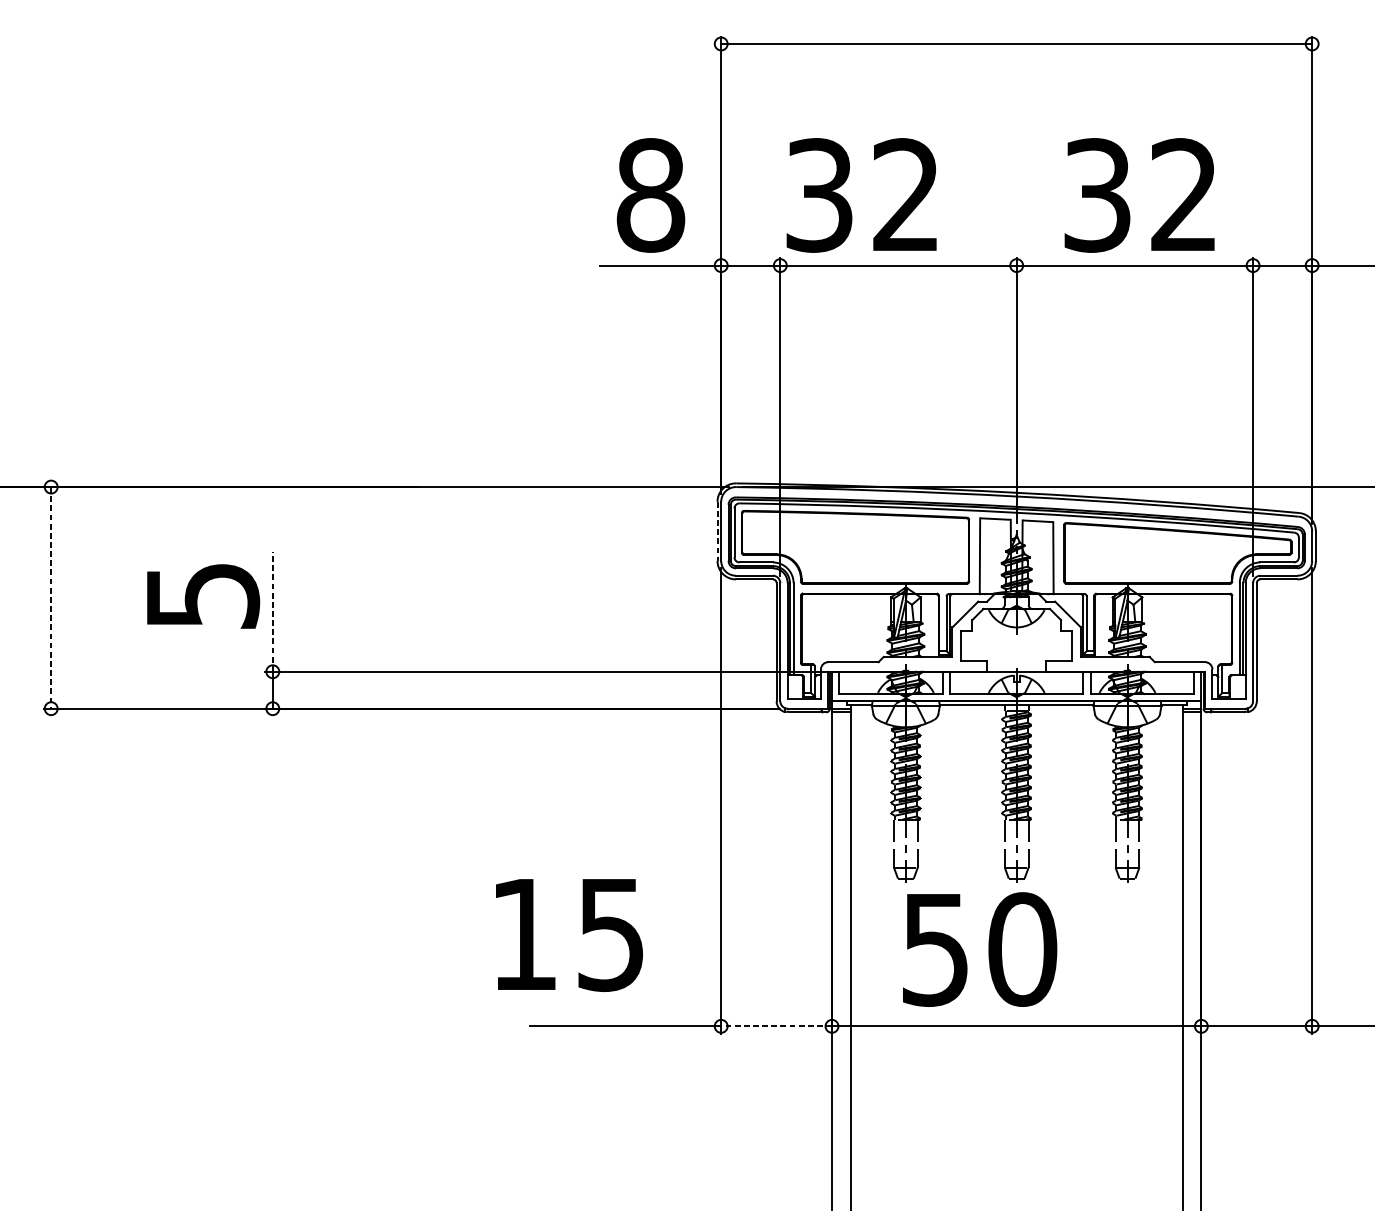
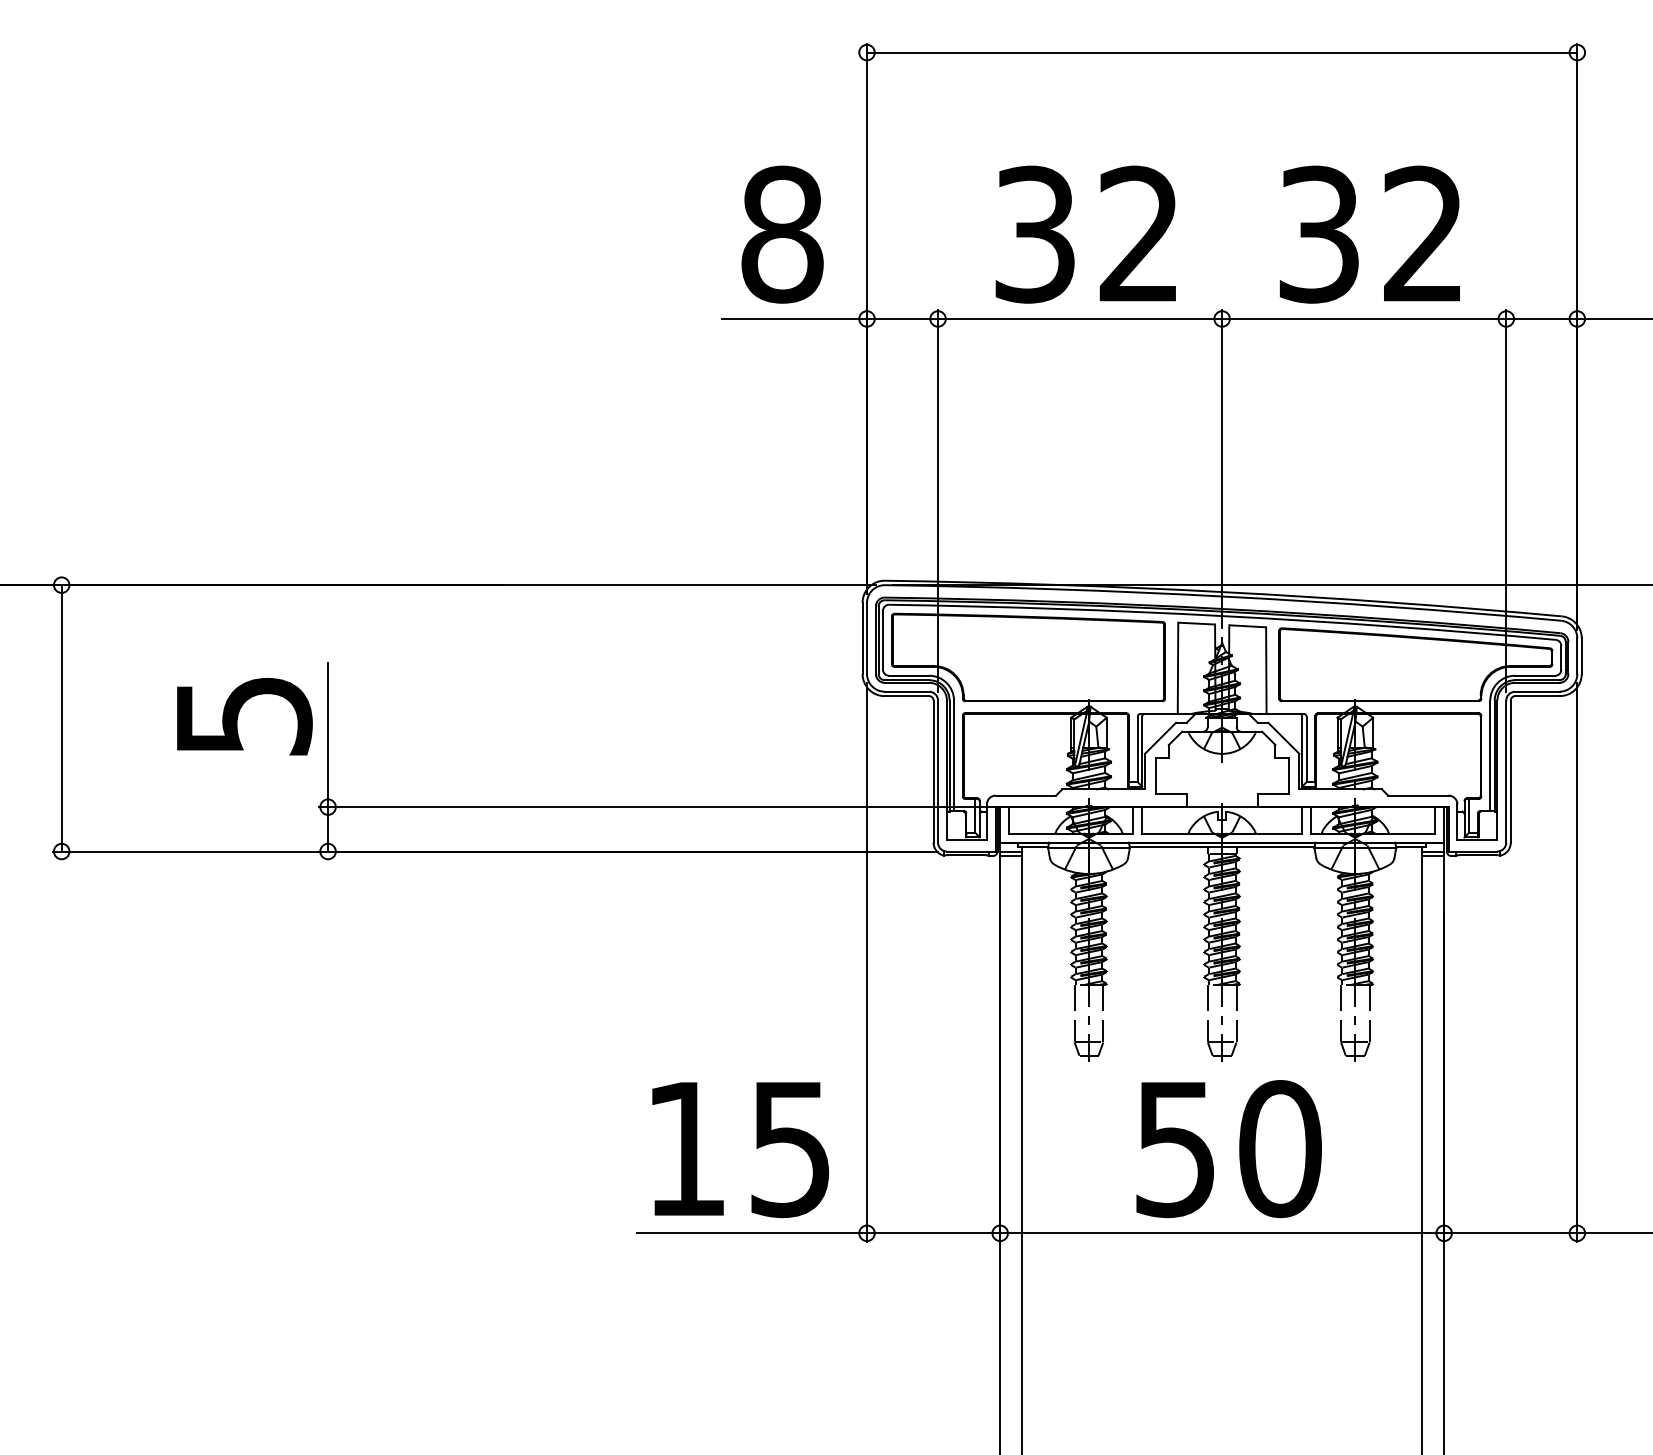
text: (861, 195) -> (1085, 234), moved
line: (717, 531) -> (862, 638), dashed -> solid
line: (51, 598) -> (61, 718), dashed -> solid
line: (273, 612) -> (328, 735), dashed -> solid
text: (569, 935) -> (740, 1150), moved
text: (979, 949) -> (1228, 1149), moved
line: (776, 1026) -> (933, 1233), dashed -> solid

